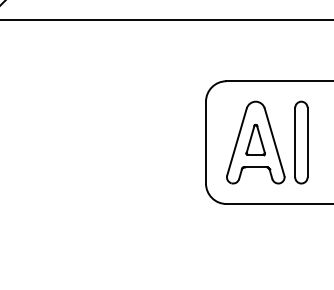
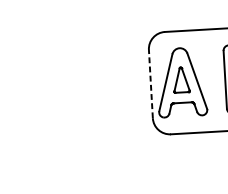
line: (206, 142) -> (151, 84), solid -> dashed
part: (255, 142) -> (181, 82), moved

